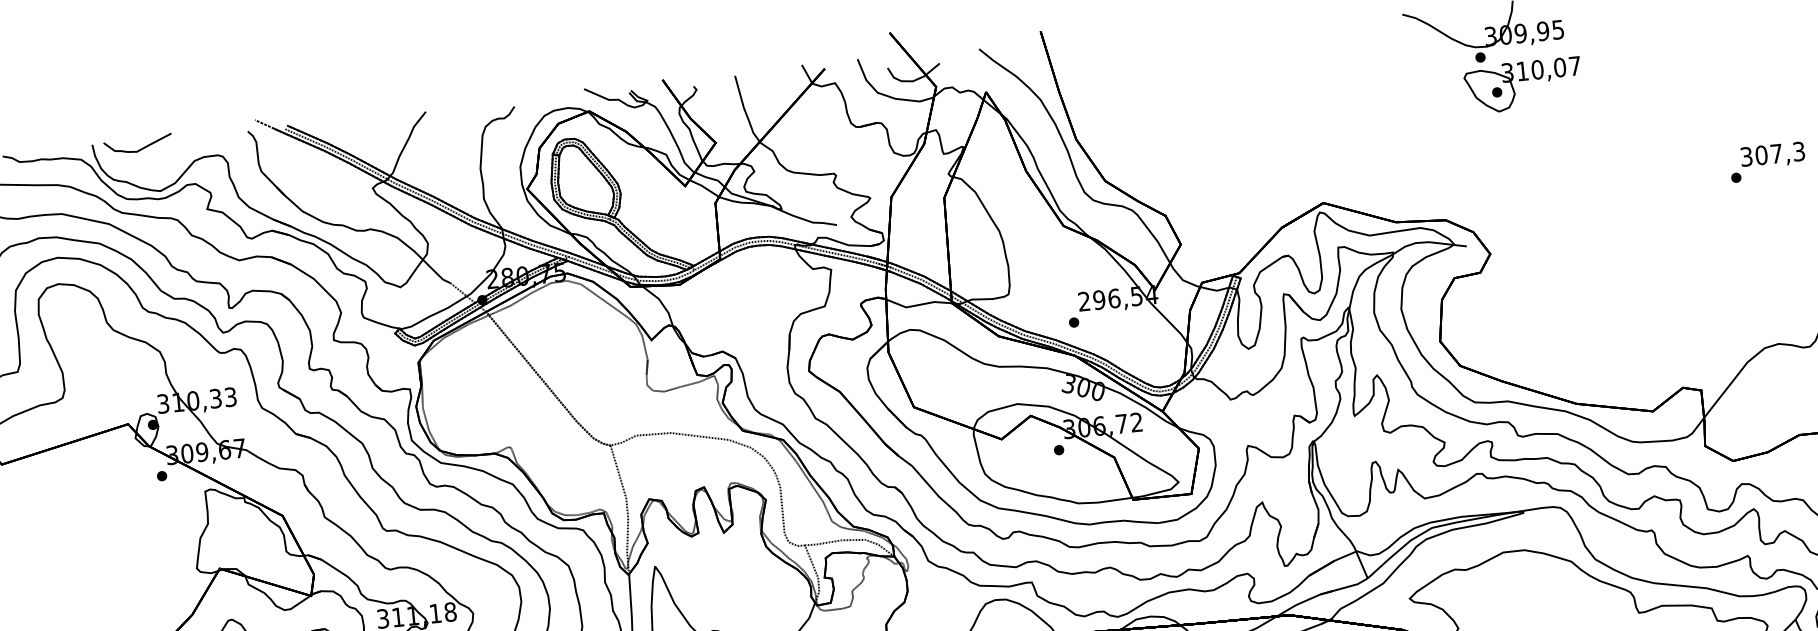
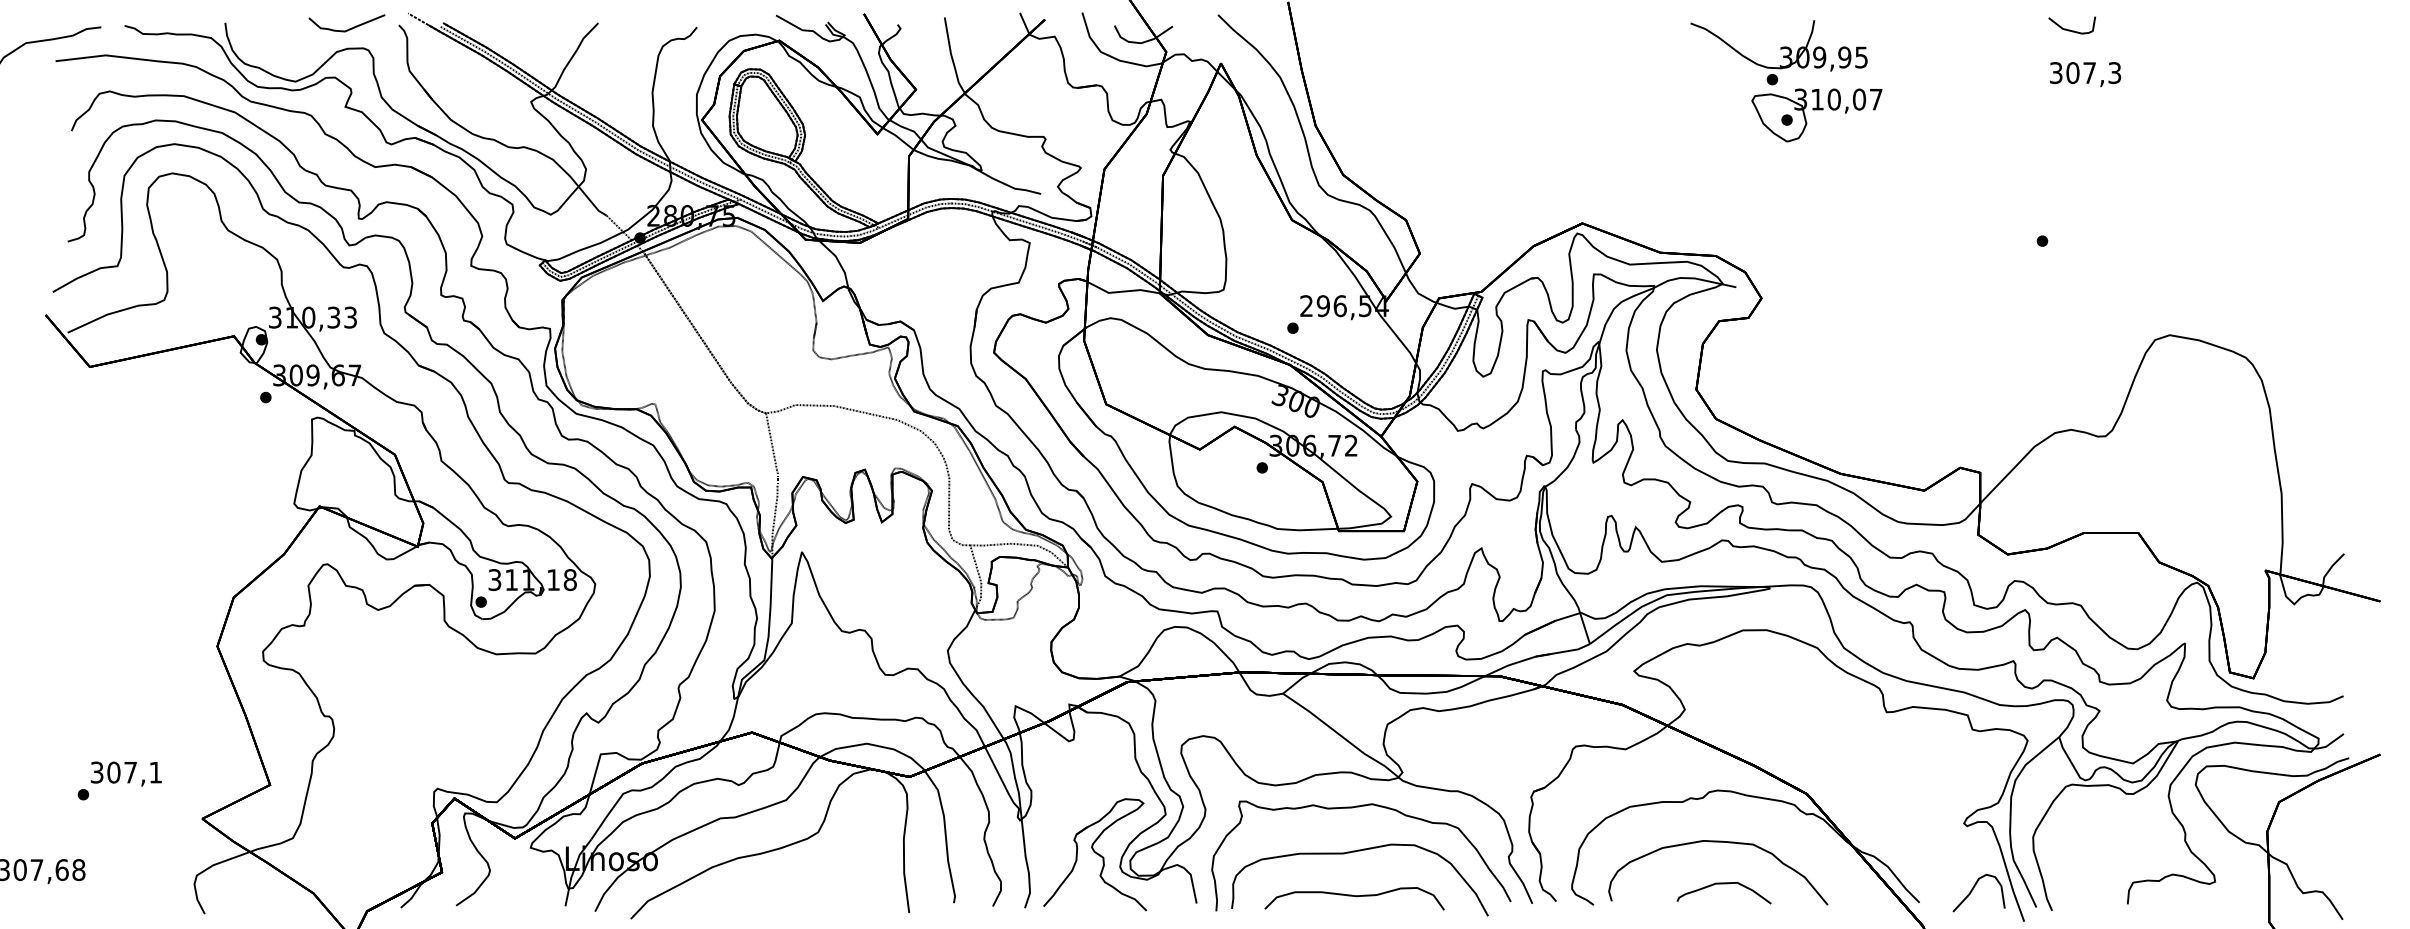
curve: (140, 148) -> (349, 28), moved
text: (1772, 155) -> (2085, 74), moved

